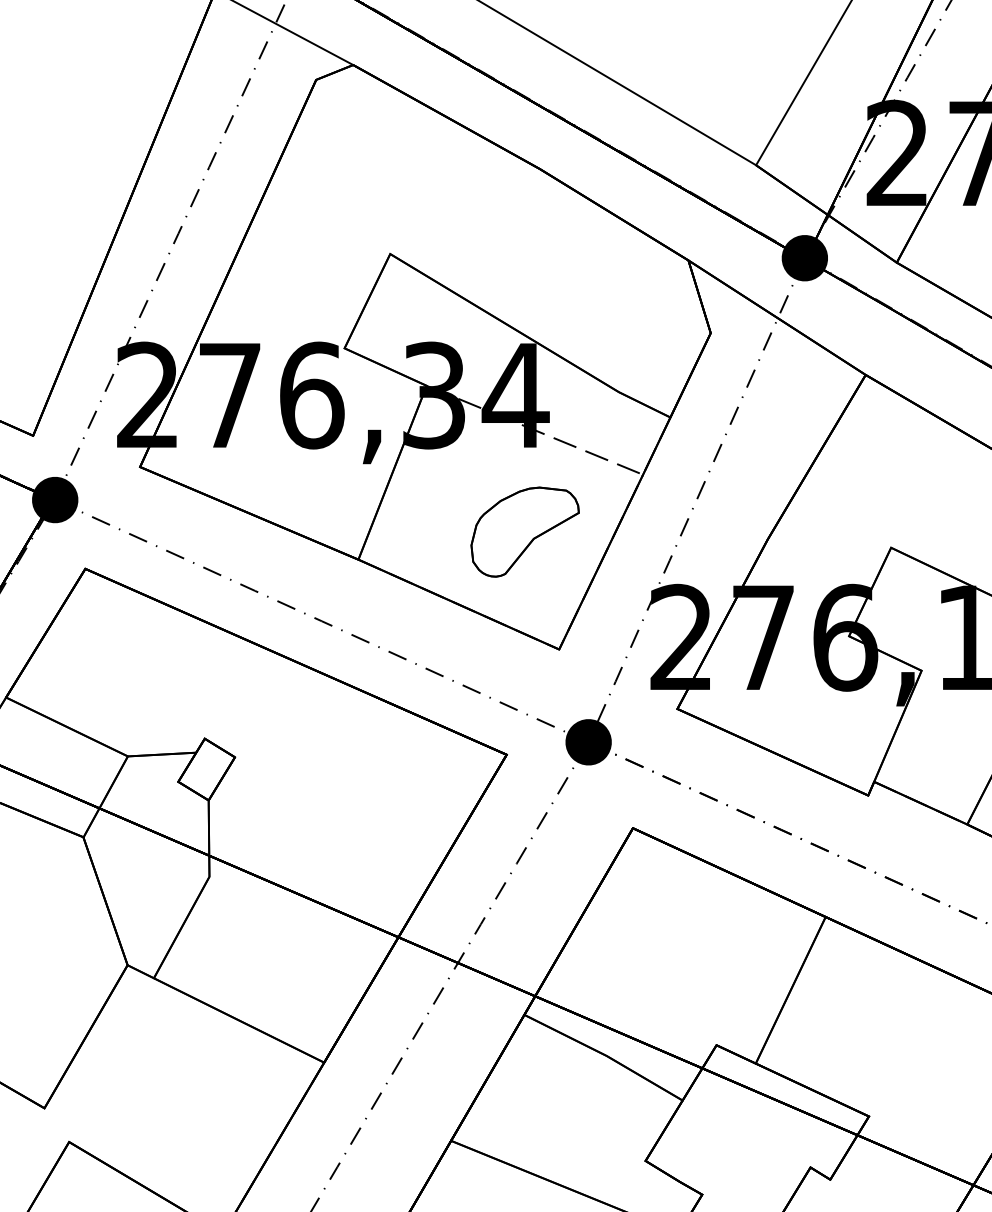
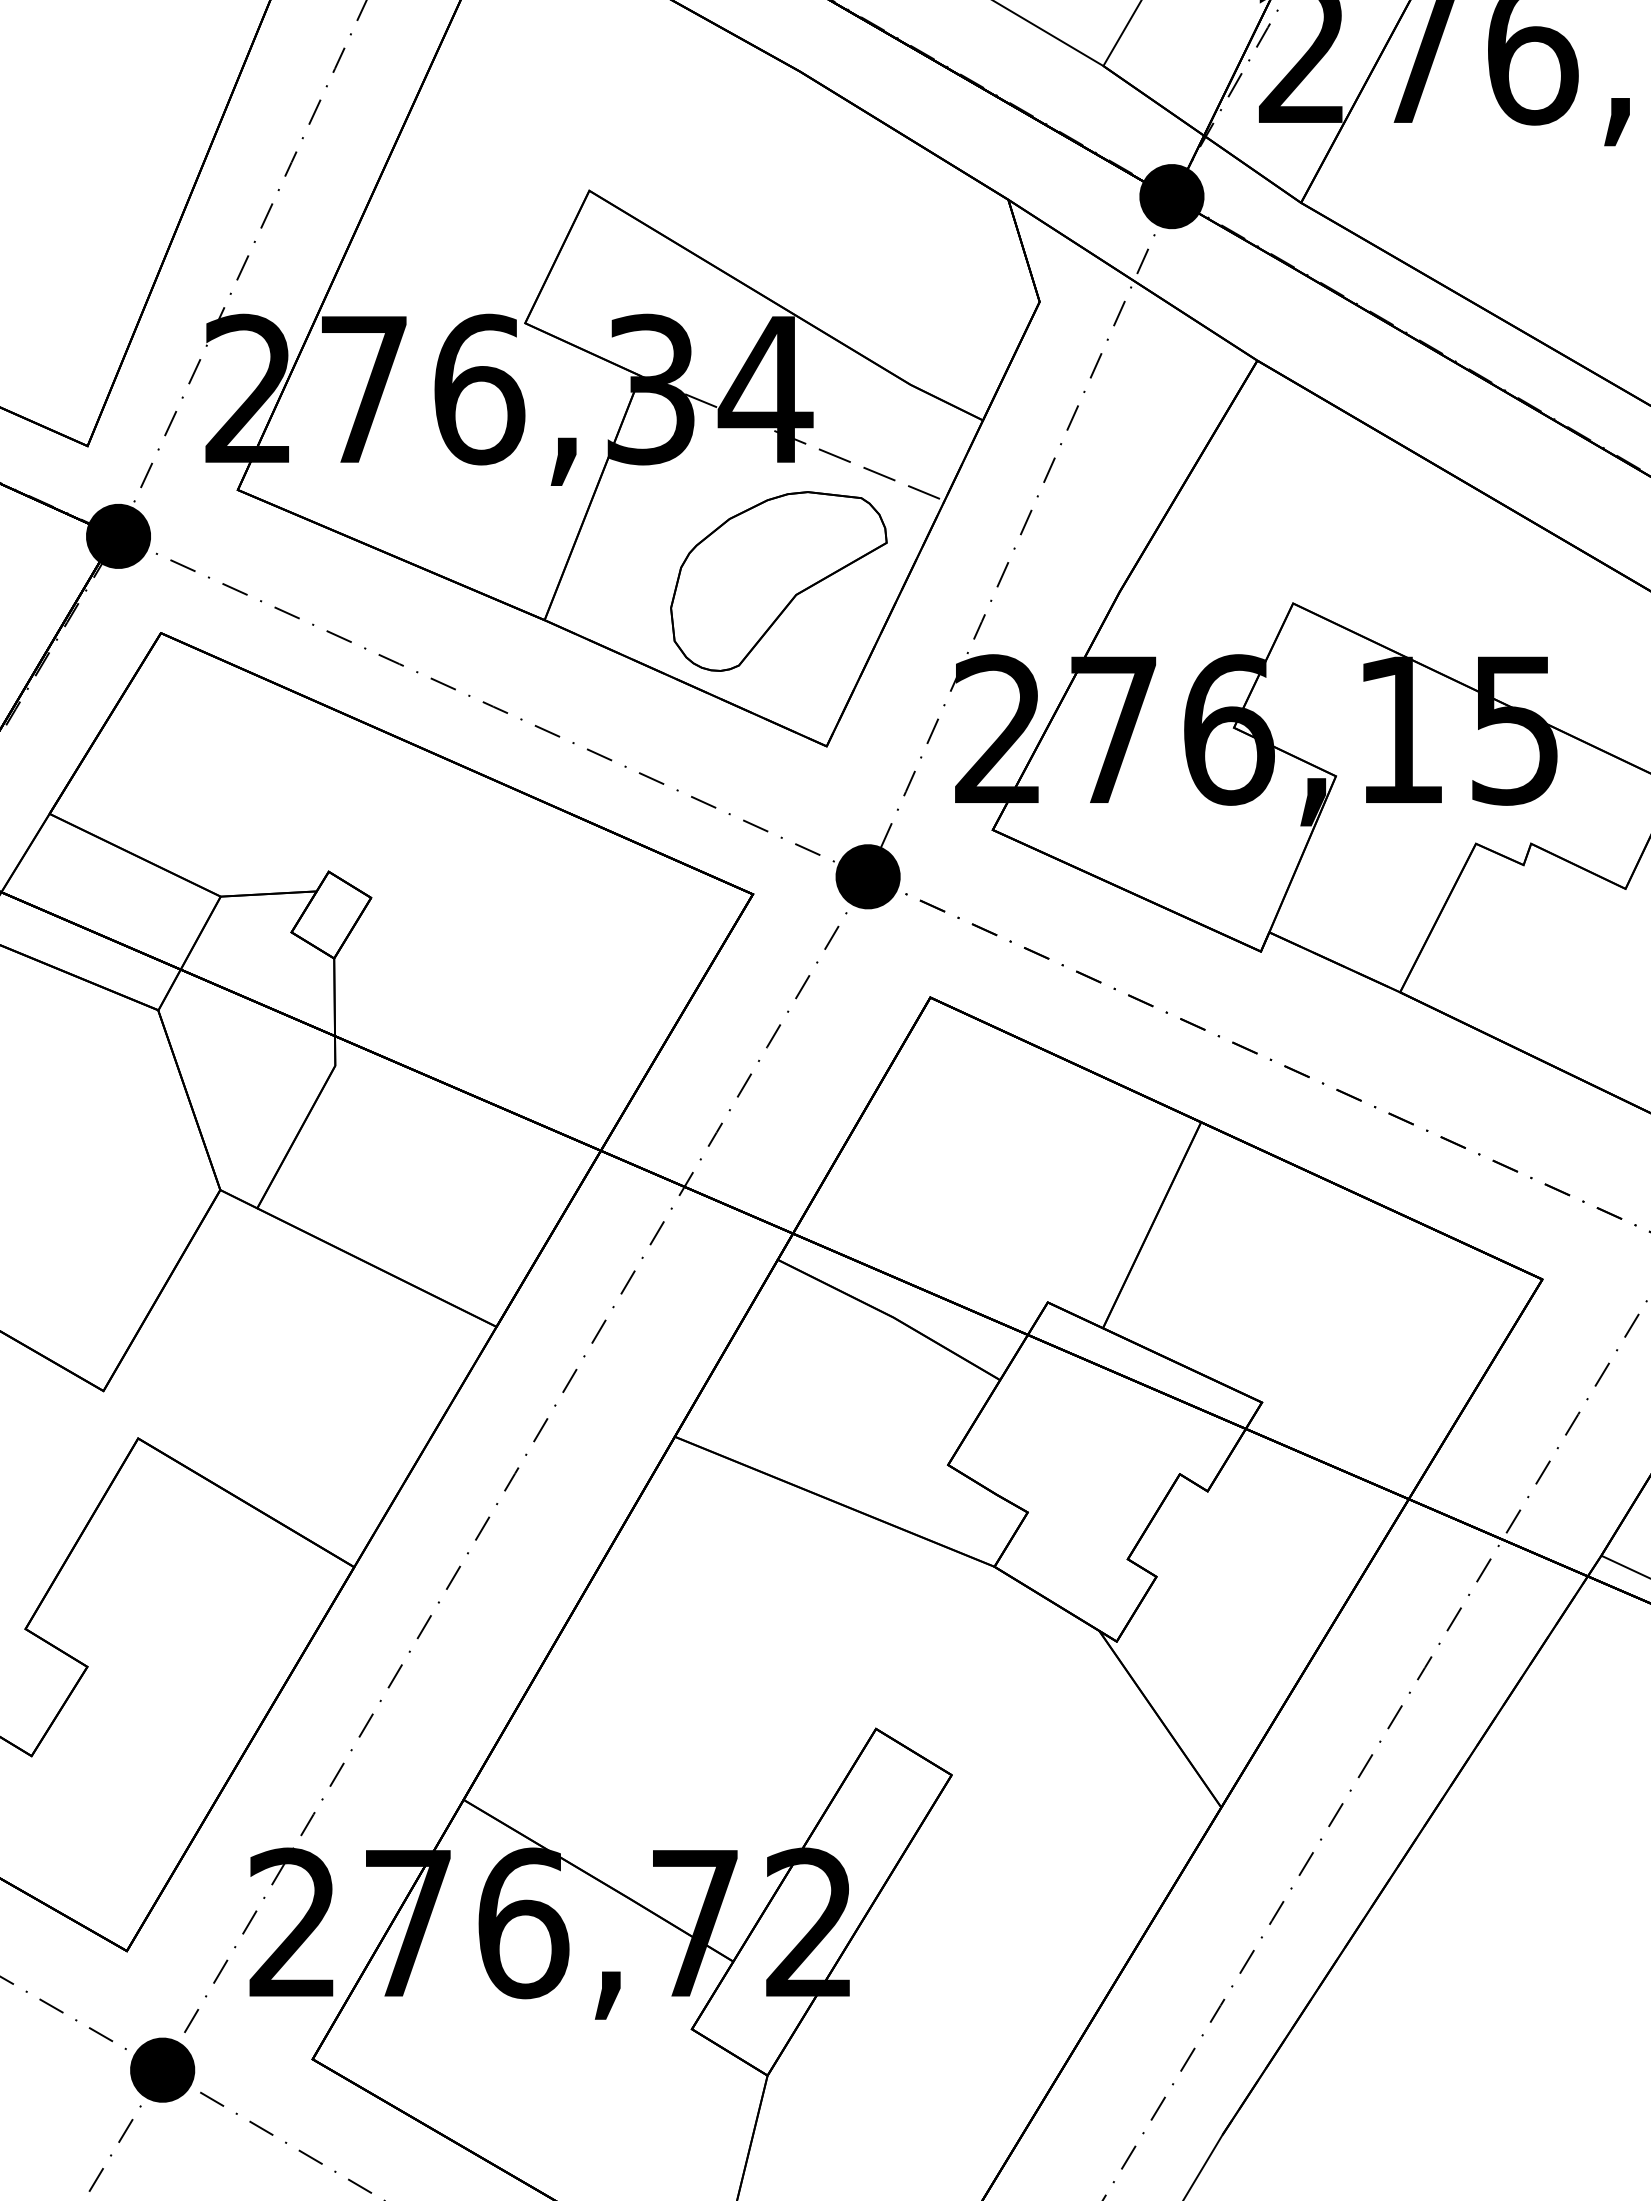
part: (524, 532) -> (778, 581), size x1.43

